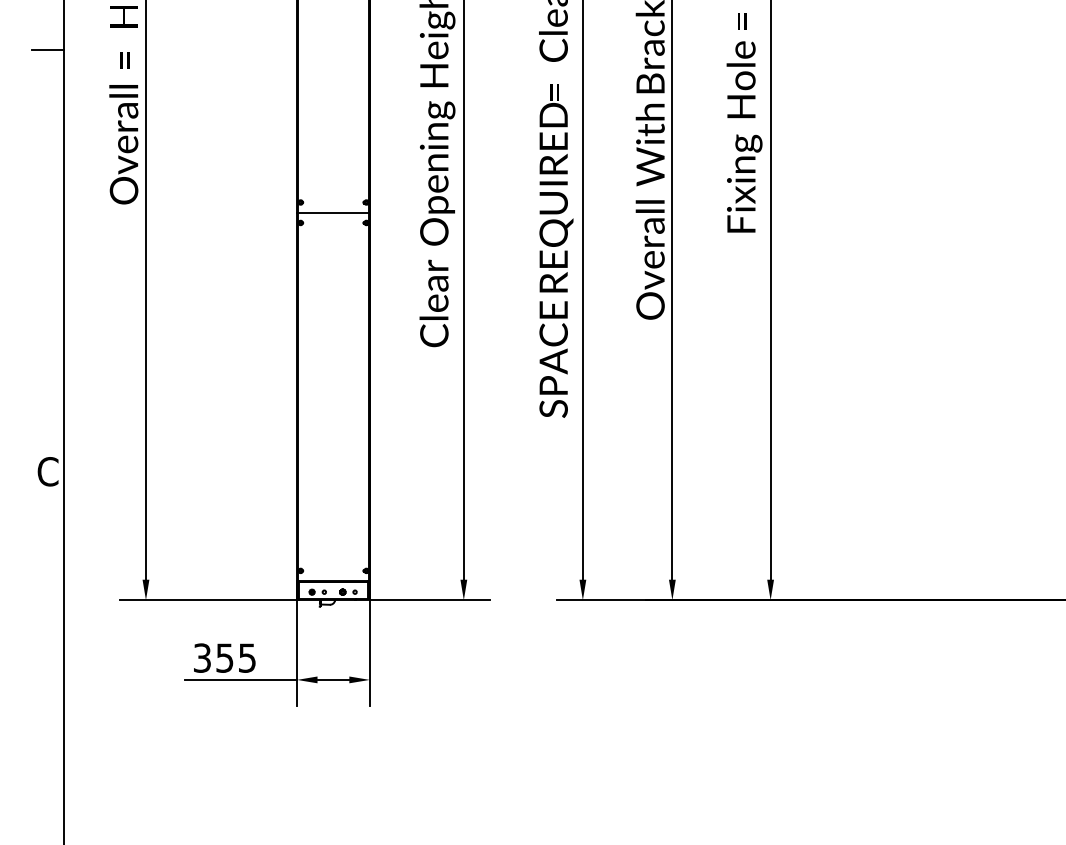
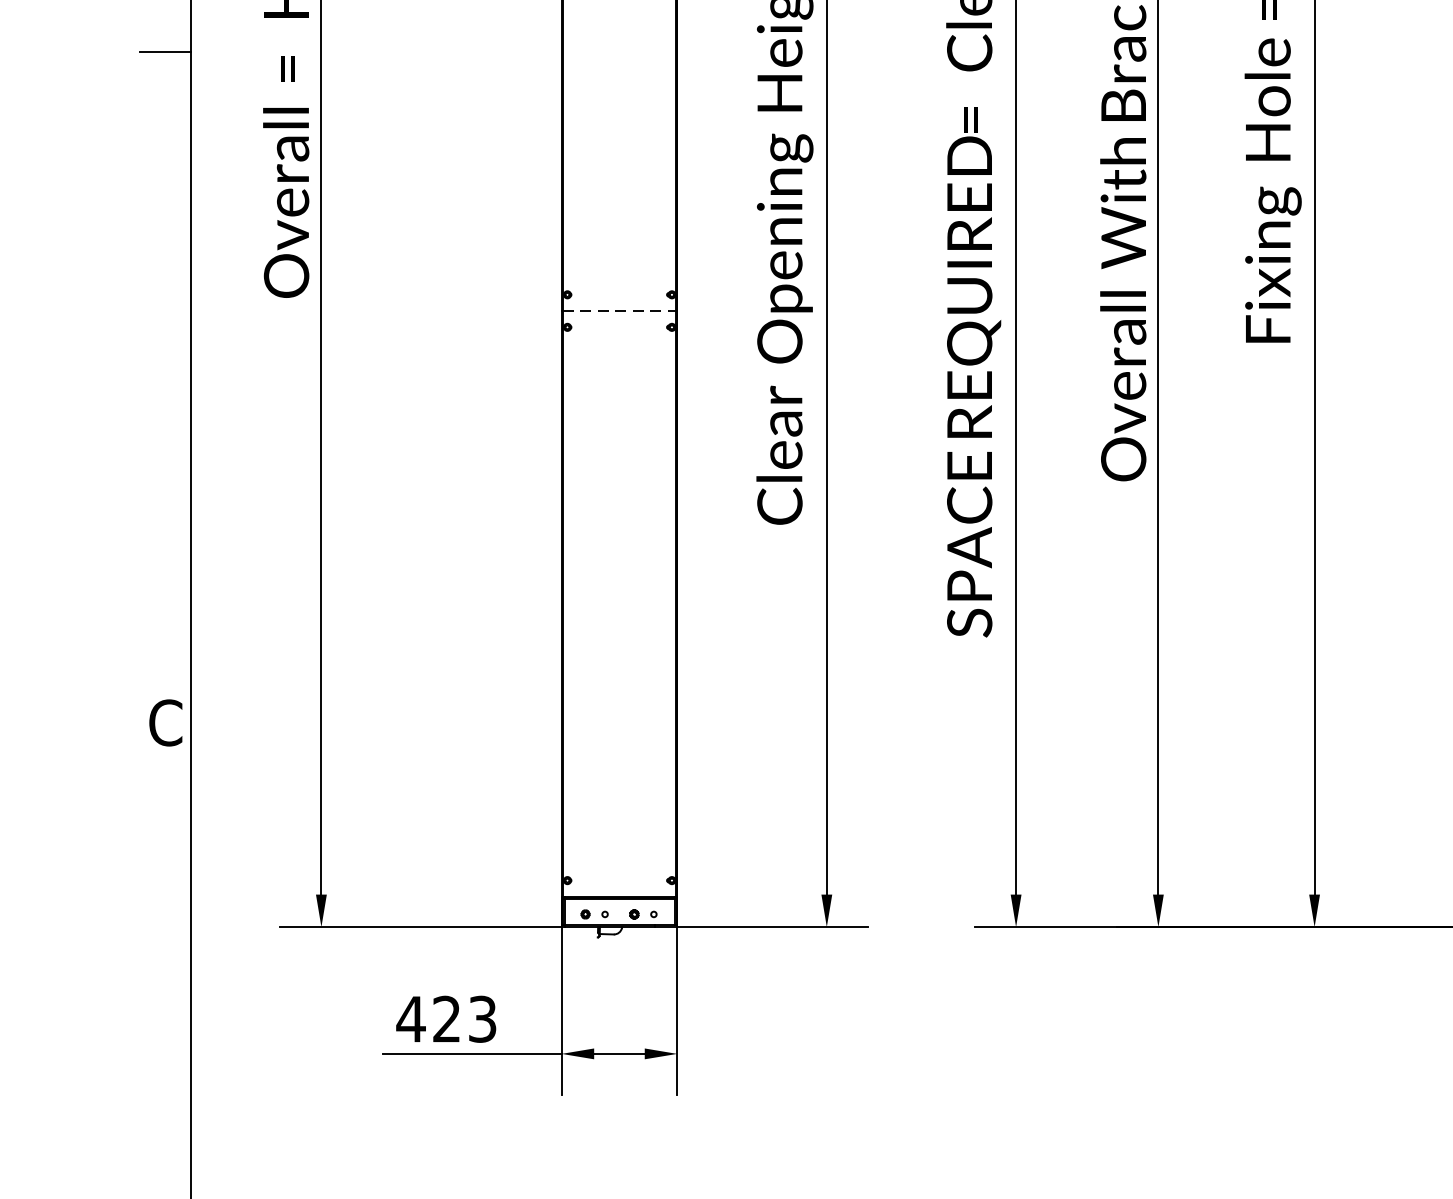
line: (333, 212) -> (619, 310), solid -> dashed
text: (224, 657) -> (446, 1018), 355 -> 423

